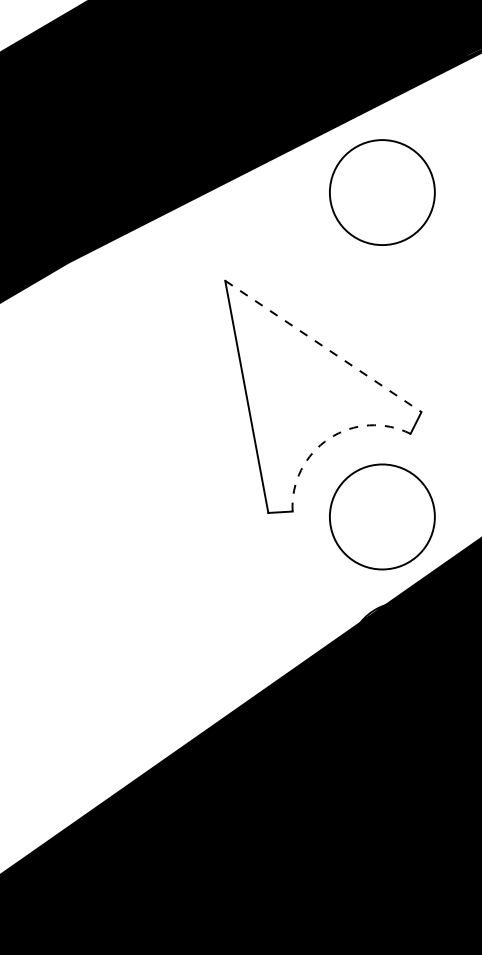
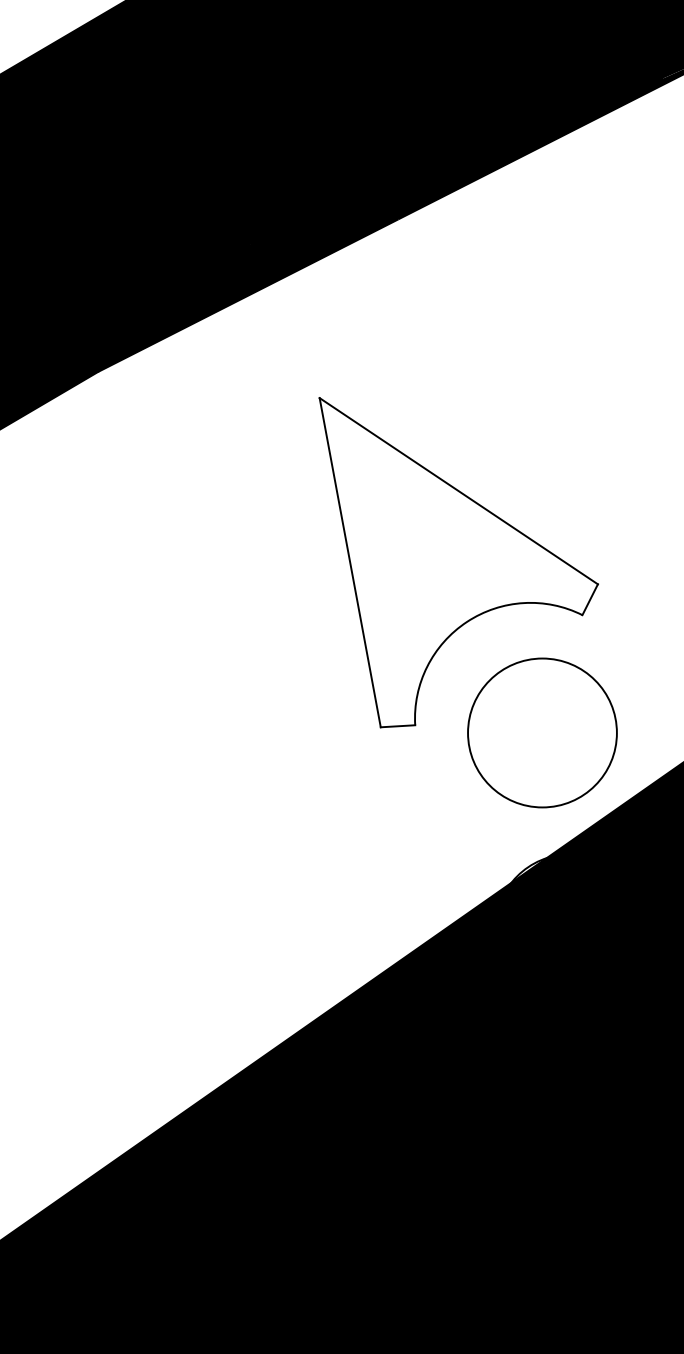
circle: (382, 192) -> (542, 272), removed
line: (323, 346) -> (459, 491), dashed -> solid
arc: (329, 438) -> (467, 621), dashed -> solid

